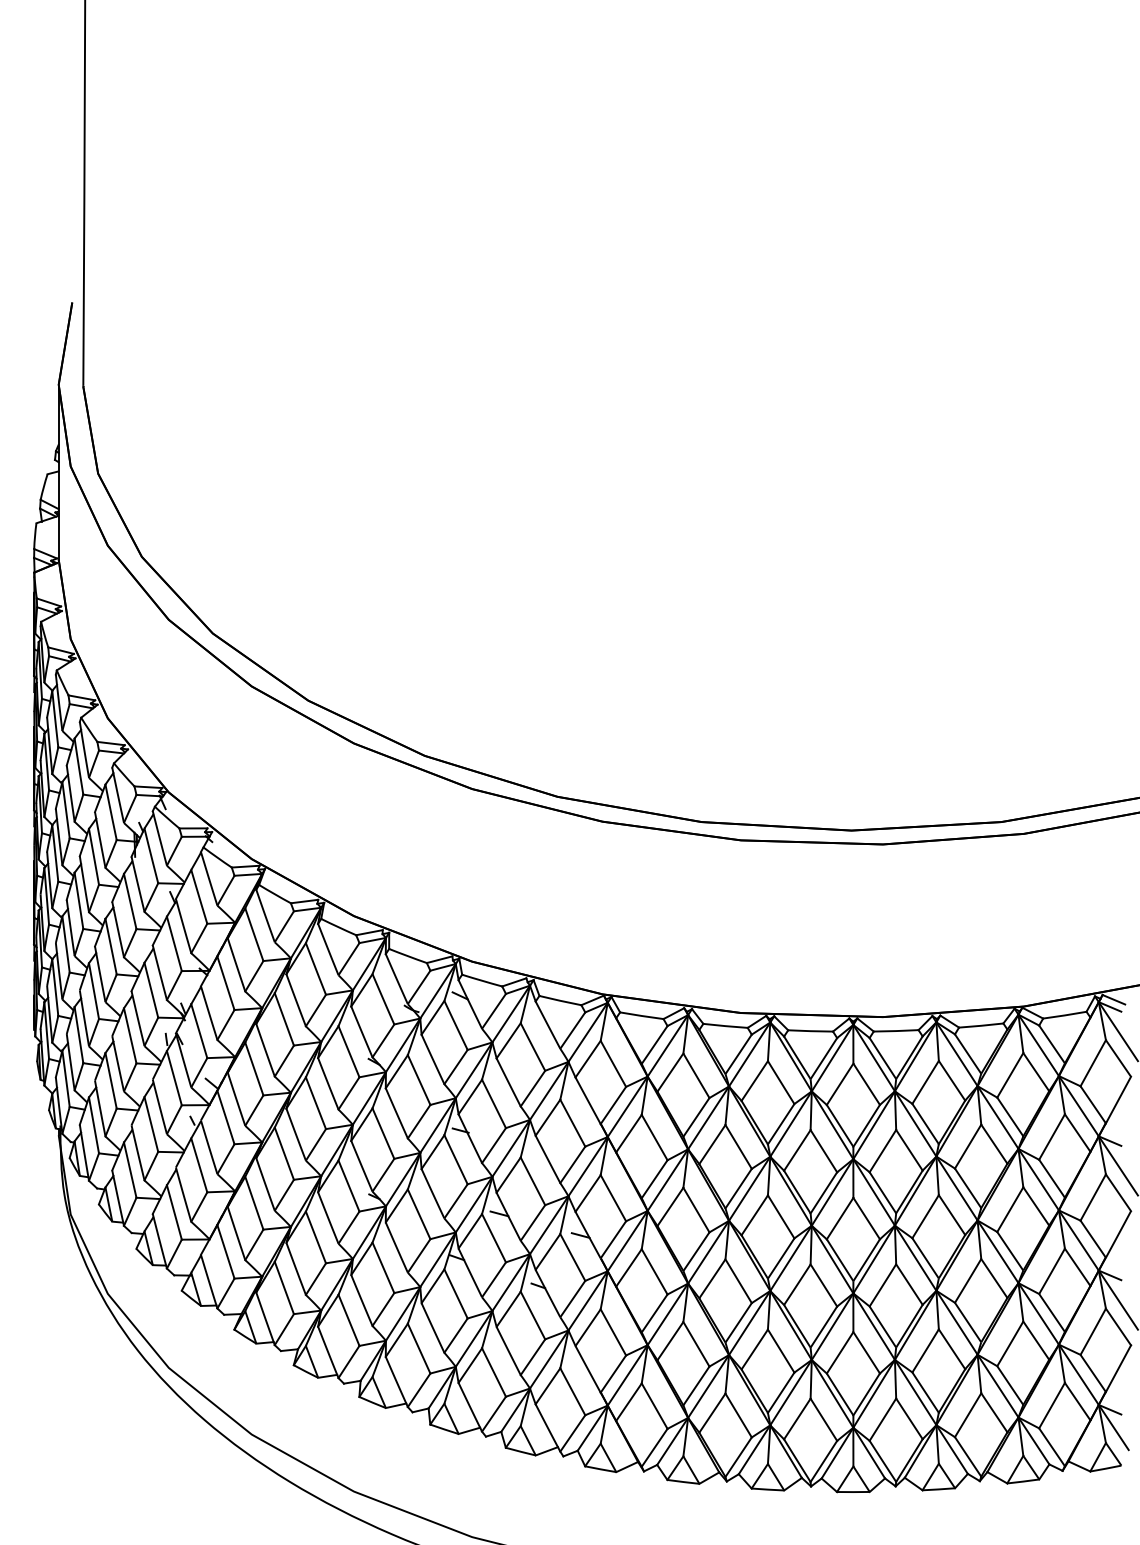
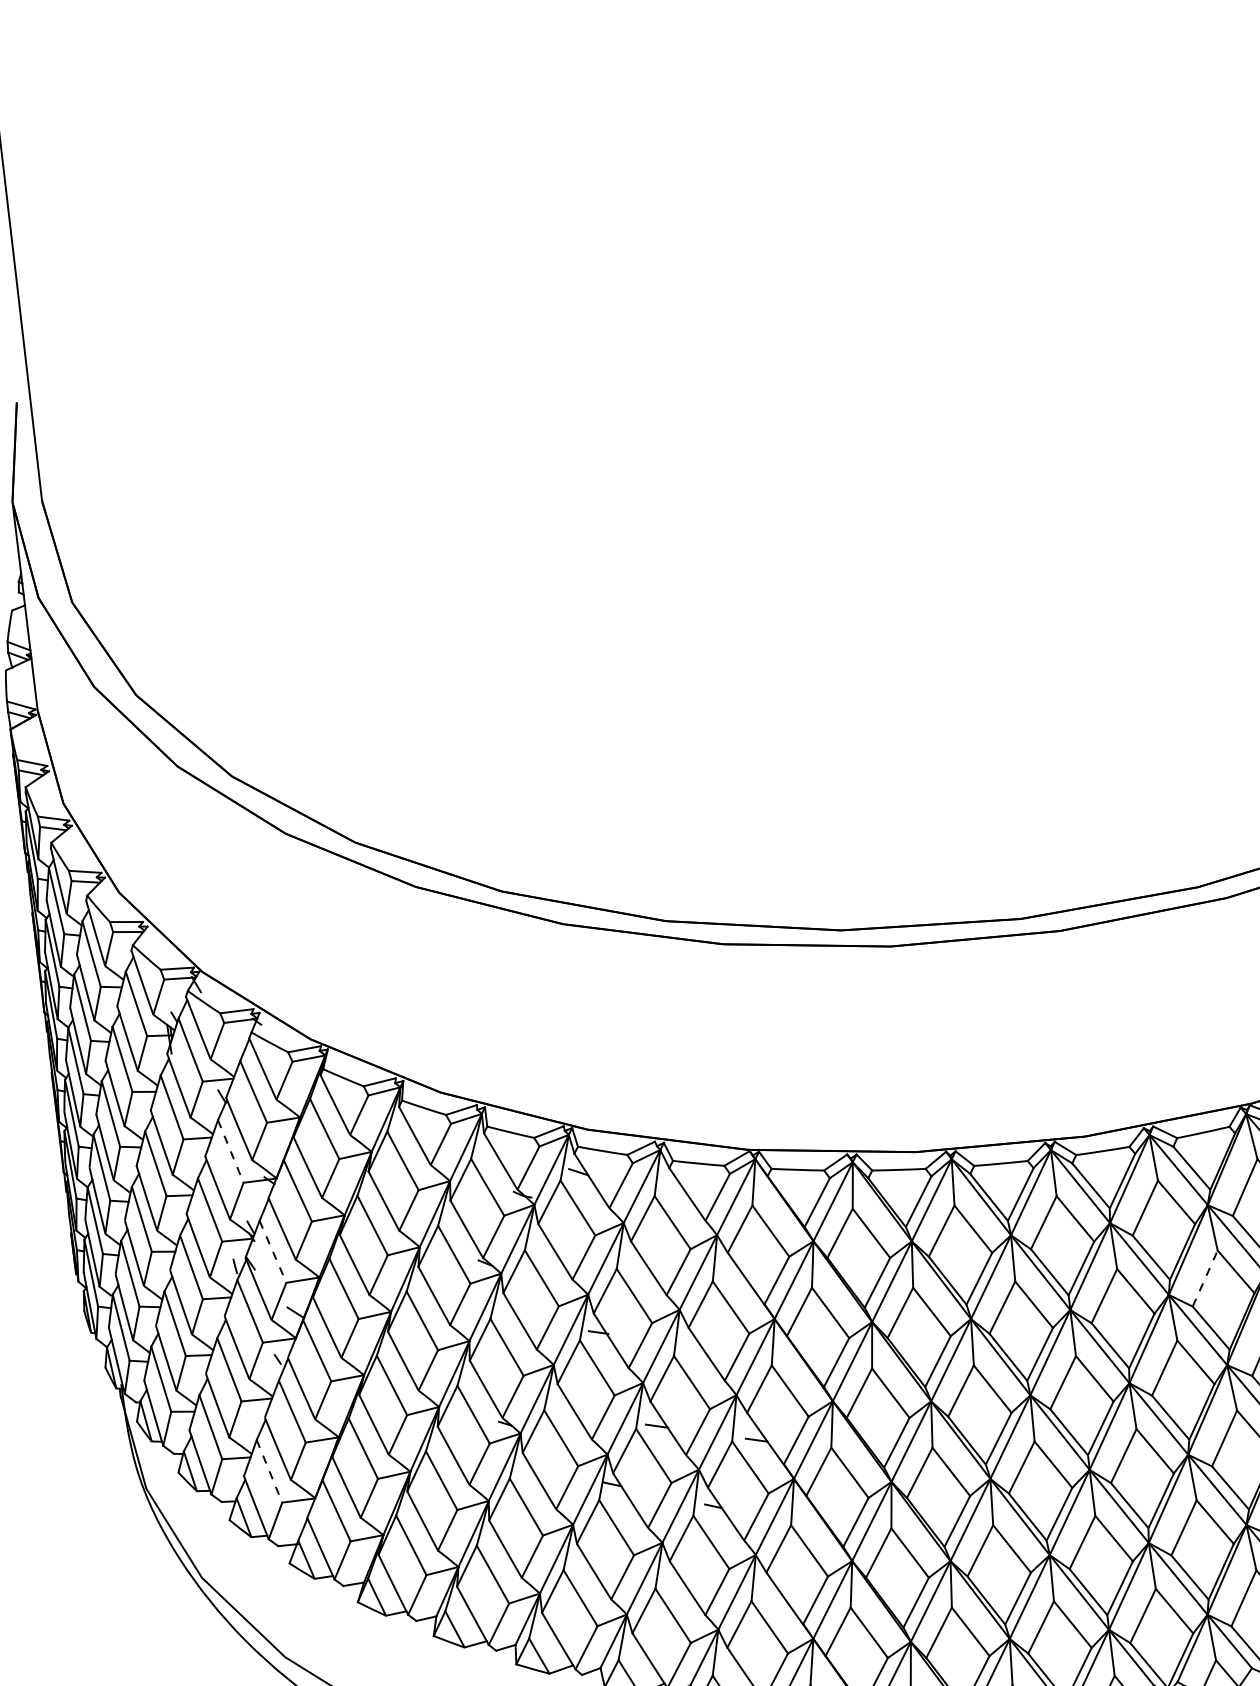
line: (174, 944) -> (231, 1152), solid -> dashed
line: (199, 1031) -> (273, 1252), solid -> dashed
line: (968, 1146) -> (1205, 1278), solid -> dashed
line: (174, 1212) -> (269, 1471), solid -> dashed

